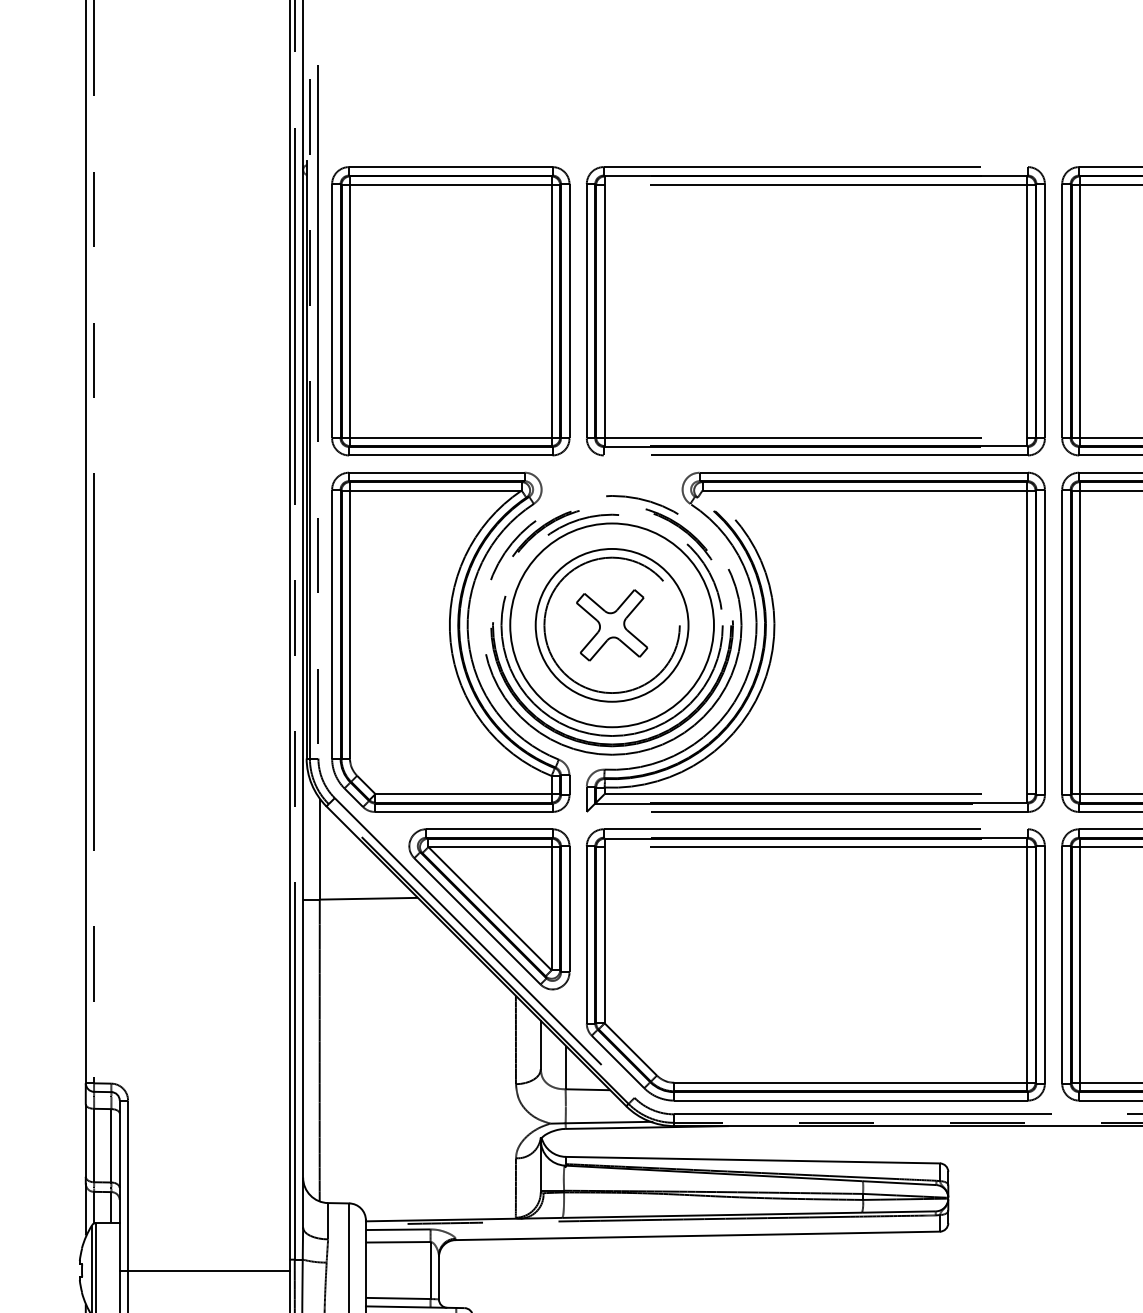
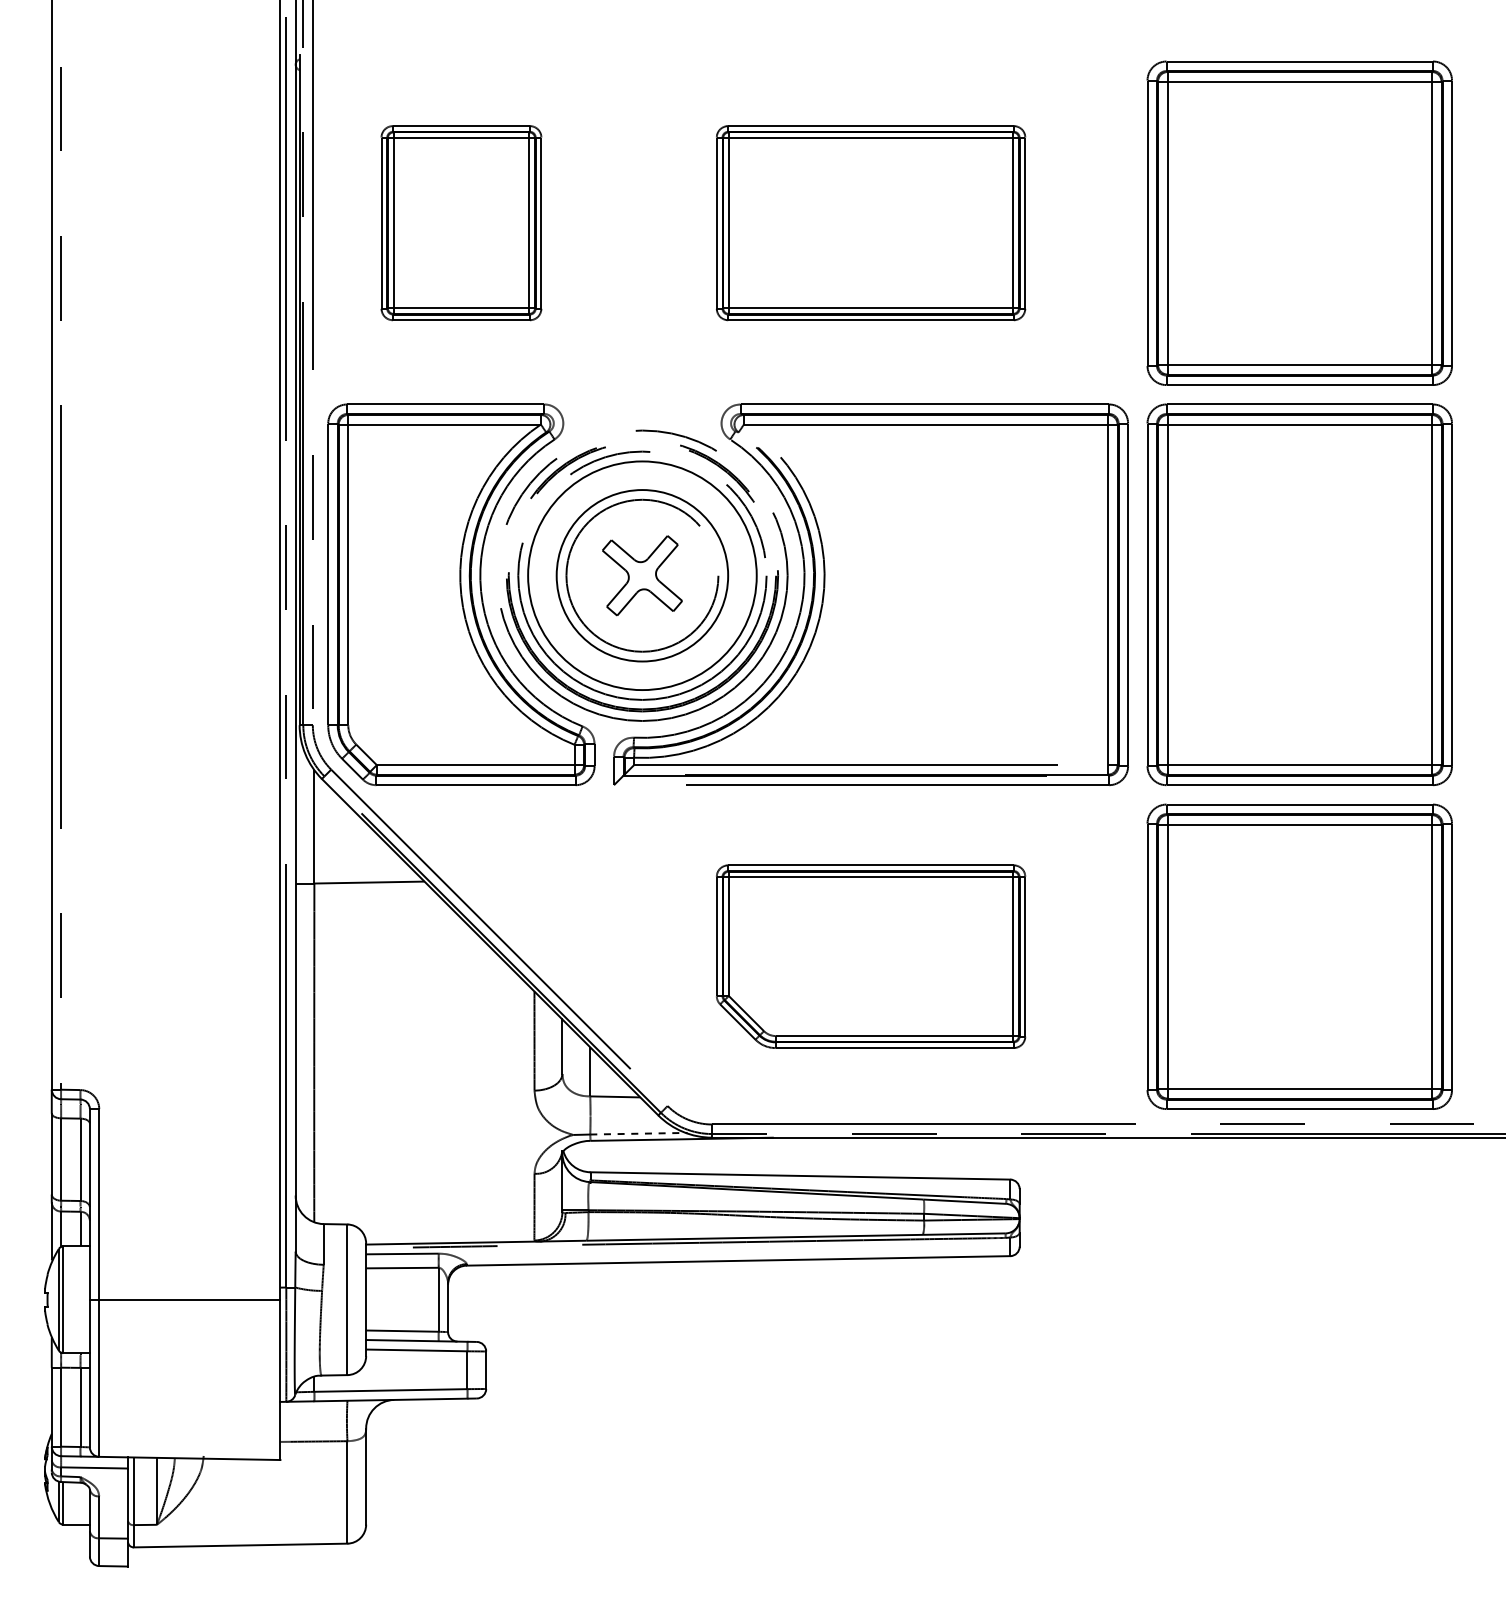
part: (450, 310) -> (461, 222), size x0.6
part: (815, 310) -> (870, 222), size x0.6
part: (489, 909) -> (504, 894), removed
part: (815, 964) -> (870, 956), size x0.6
line: (608, 1122) -> (638, 1133), solid -> dashed

